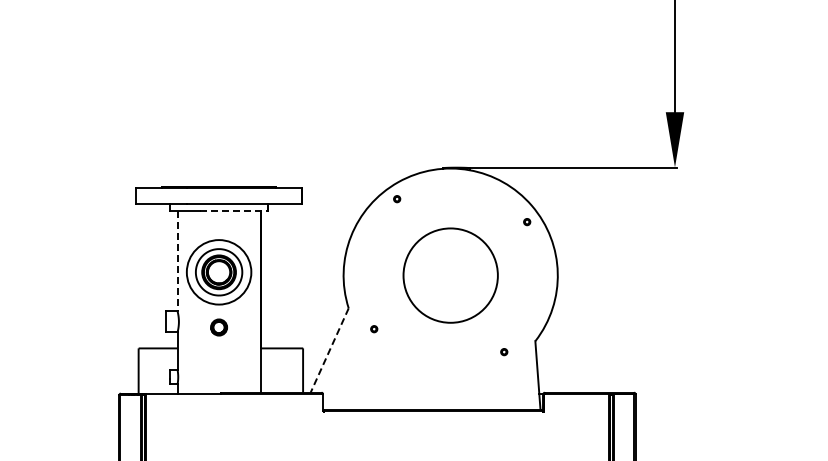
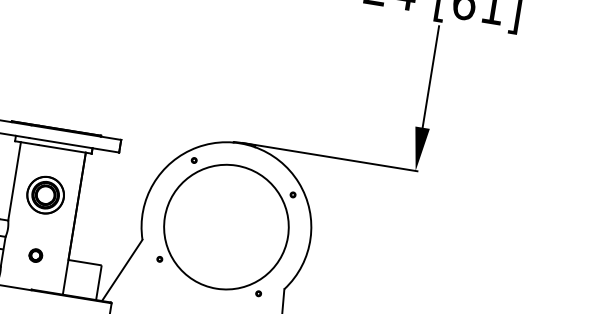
line: (234, 211) -> (65, 149), dashed -> solid
line: (177, 261) -> (14, 181), dashed -> solid
circle: (219, 272) -> (45, 195), size x0.71
circle: (450, 275) -> (226, 227), size x1.67
part: (218, 327) -> (35, 255), moved
line: (329, 350) -> (122, 270), dashed -> solid

